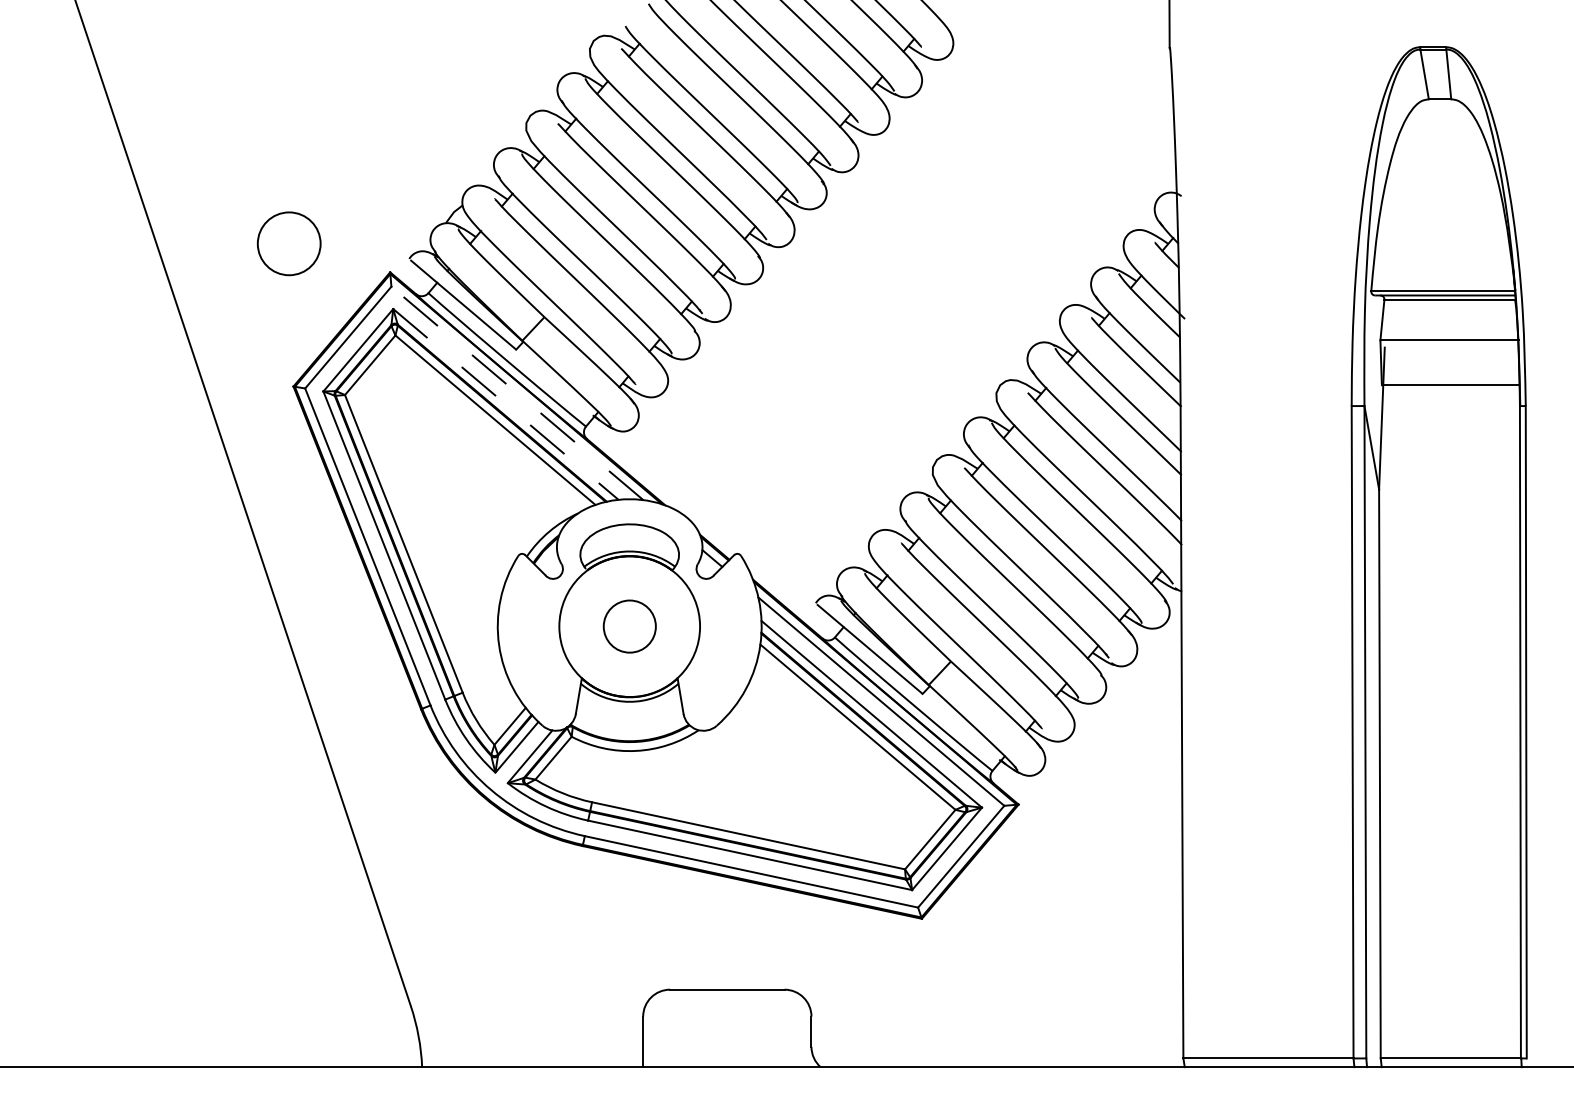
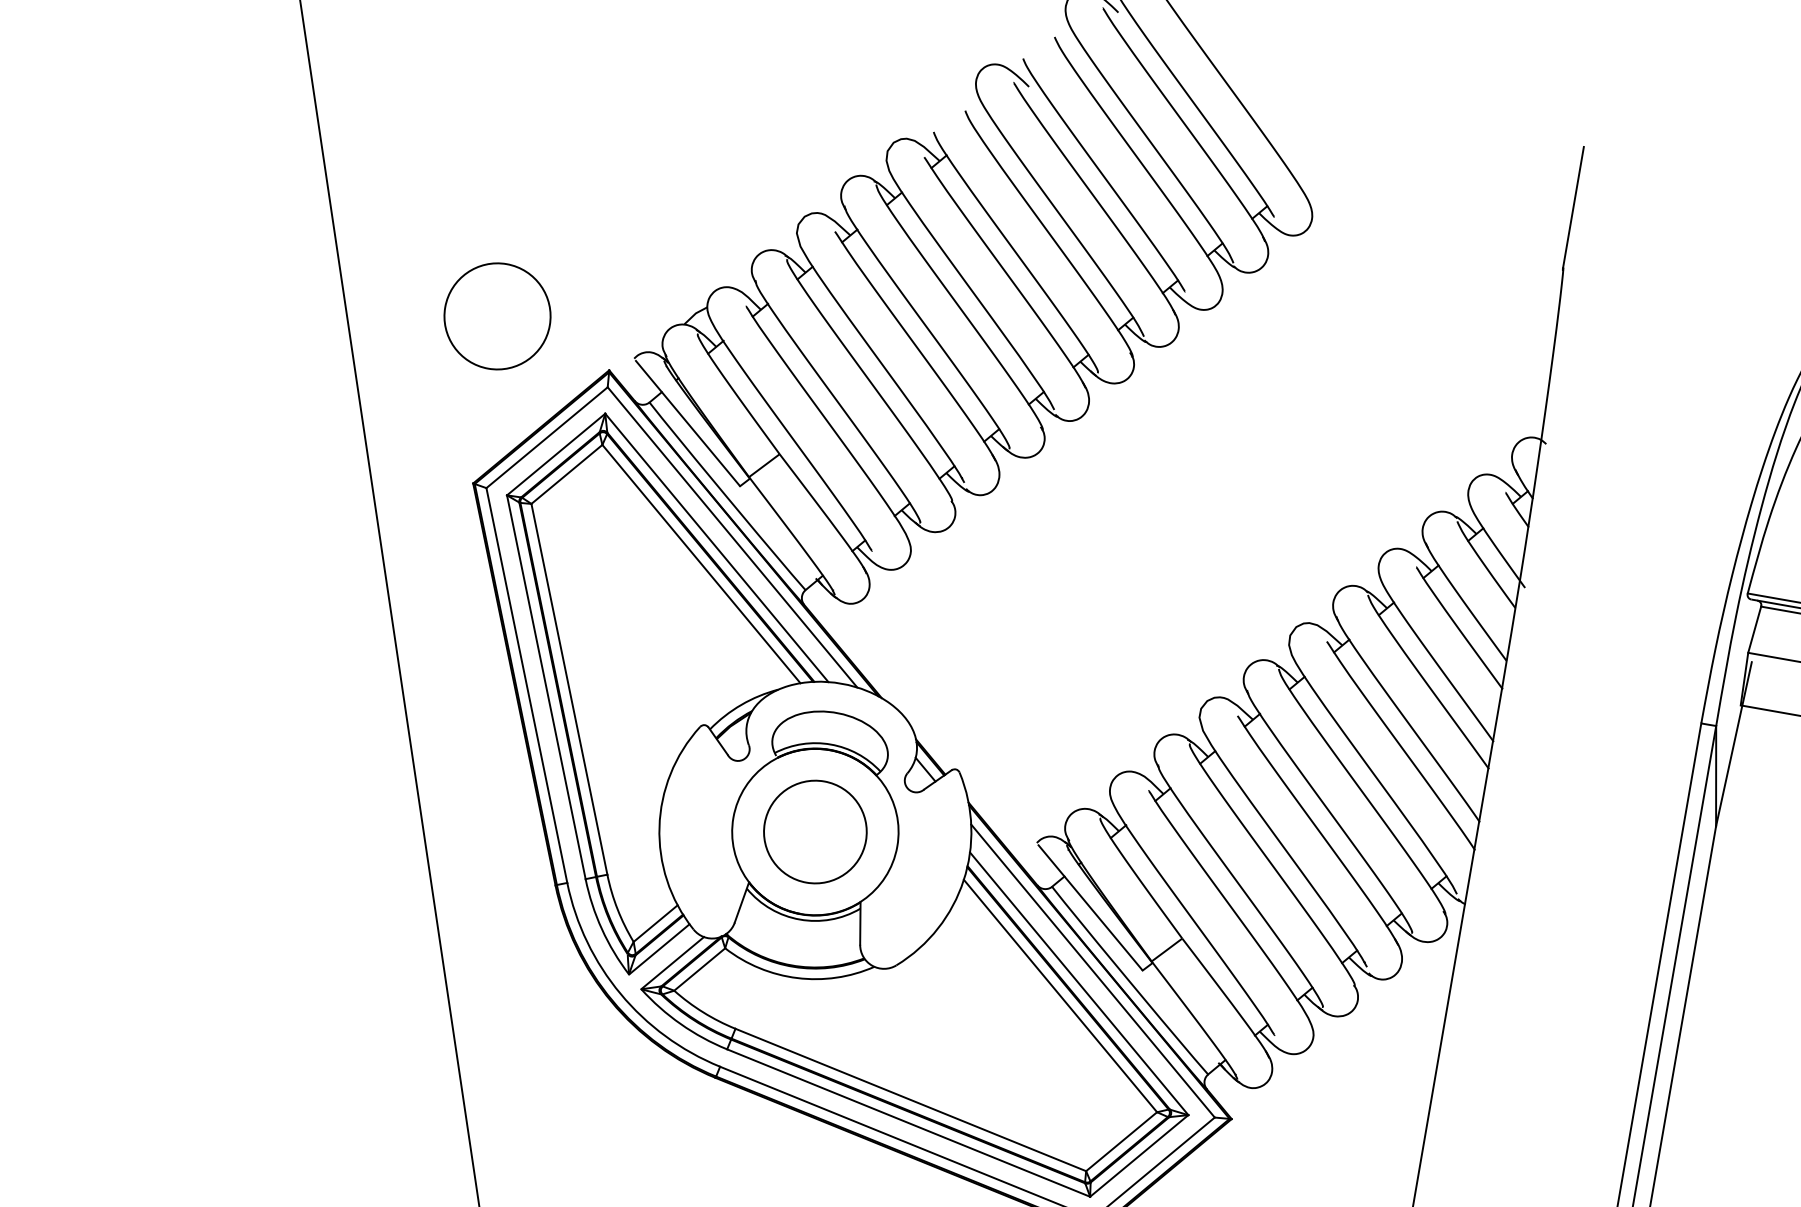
circle: (289, 243) -> (497, 316), size x1.43
line: (516, 393) -> (731, 537), dashed -> solid
line: (505, 404) -> (716, 547), dashed -> solid
circle: (629, 626) -> (815, 831), size x1.67

